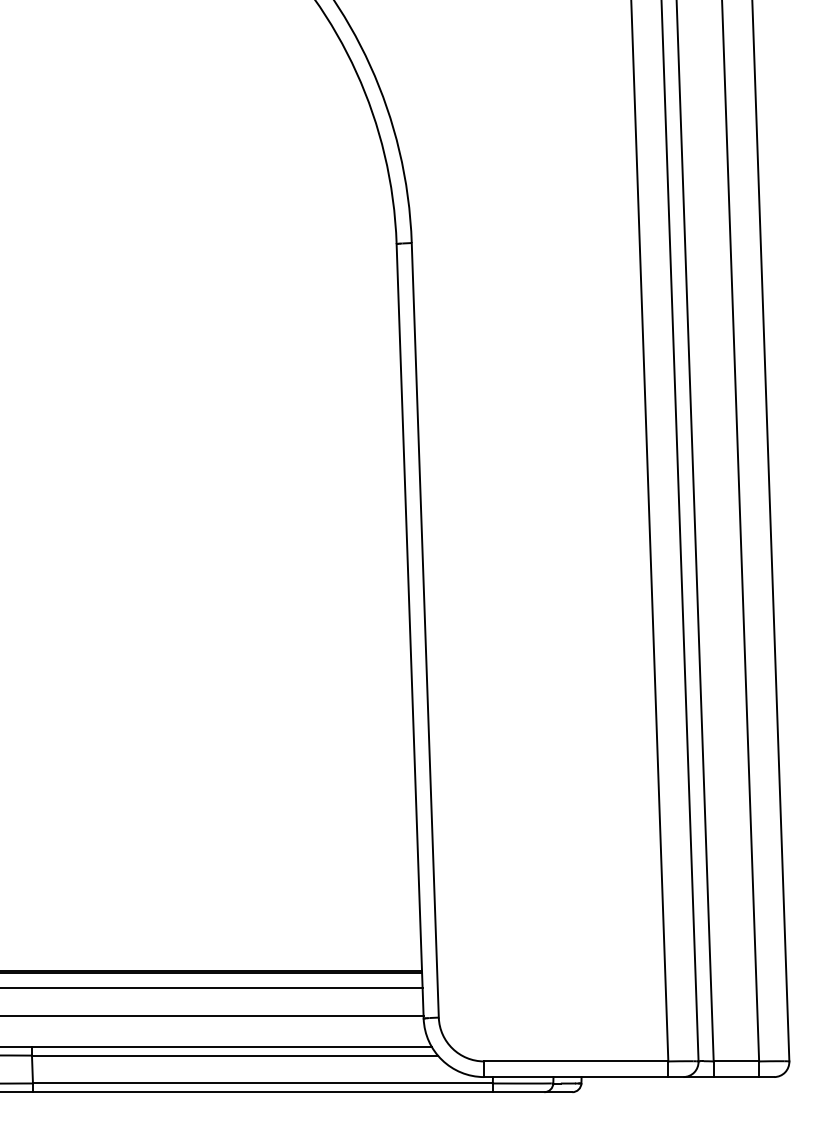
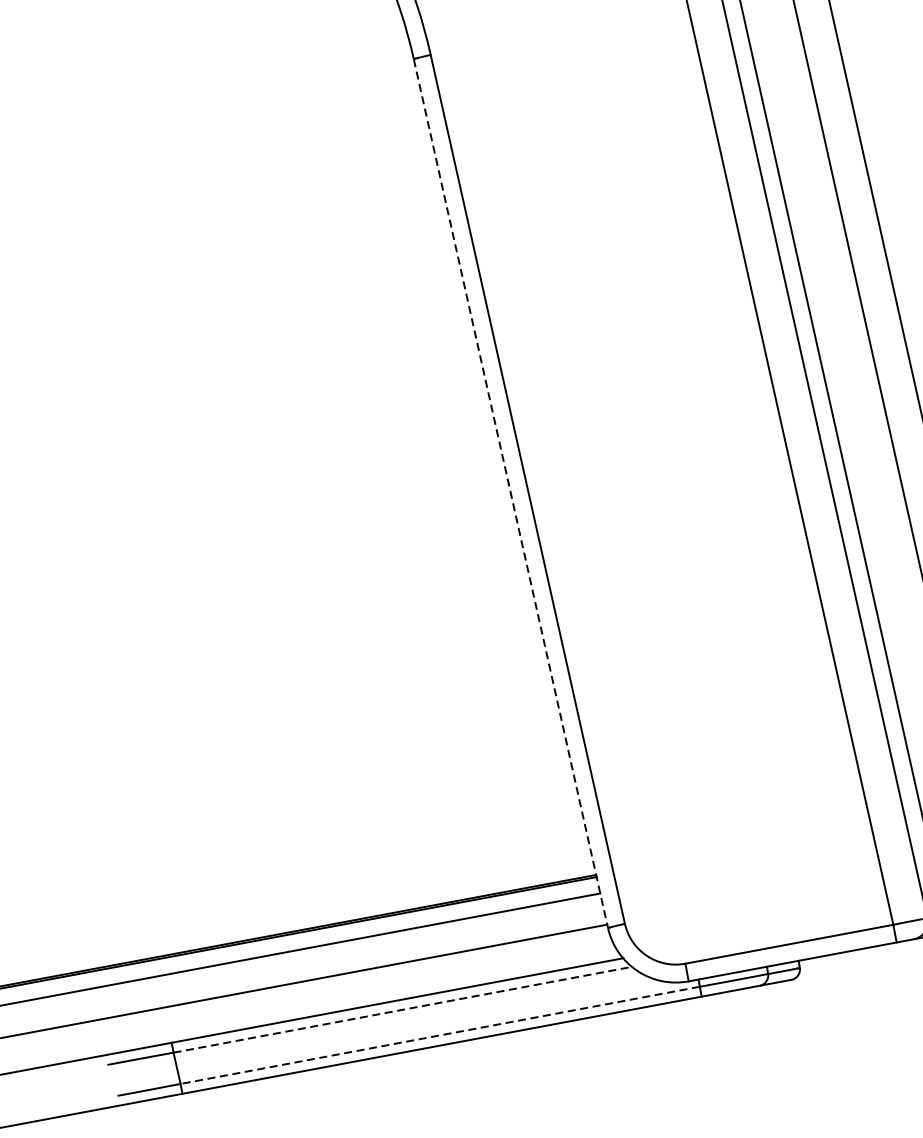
line: (410, 631) -> (511, 493), solid -> dashed
line: (235, 1055) -> (403, 1009), solid -> dashed
line: (262, 1083) -> (439, 1035), solid -> dashed

